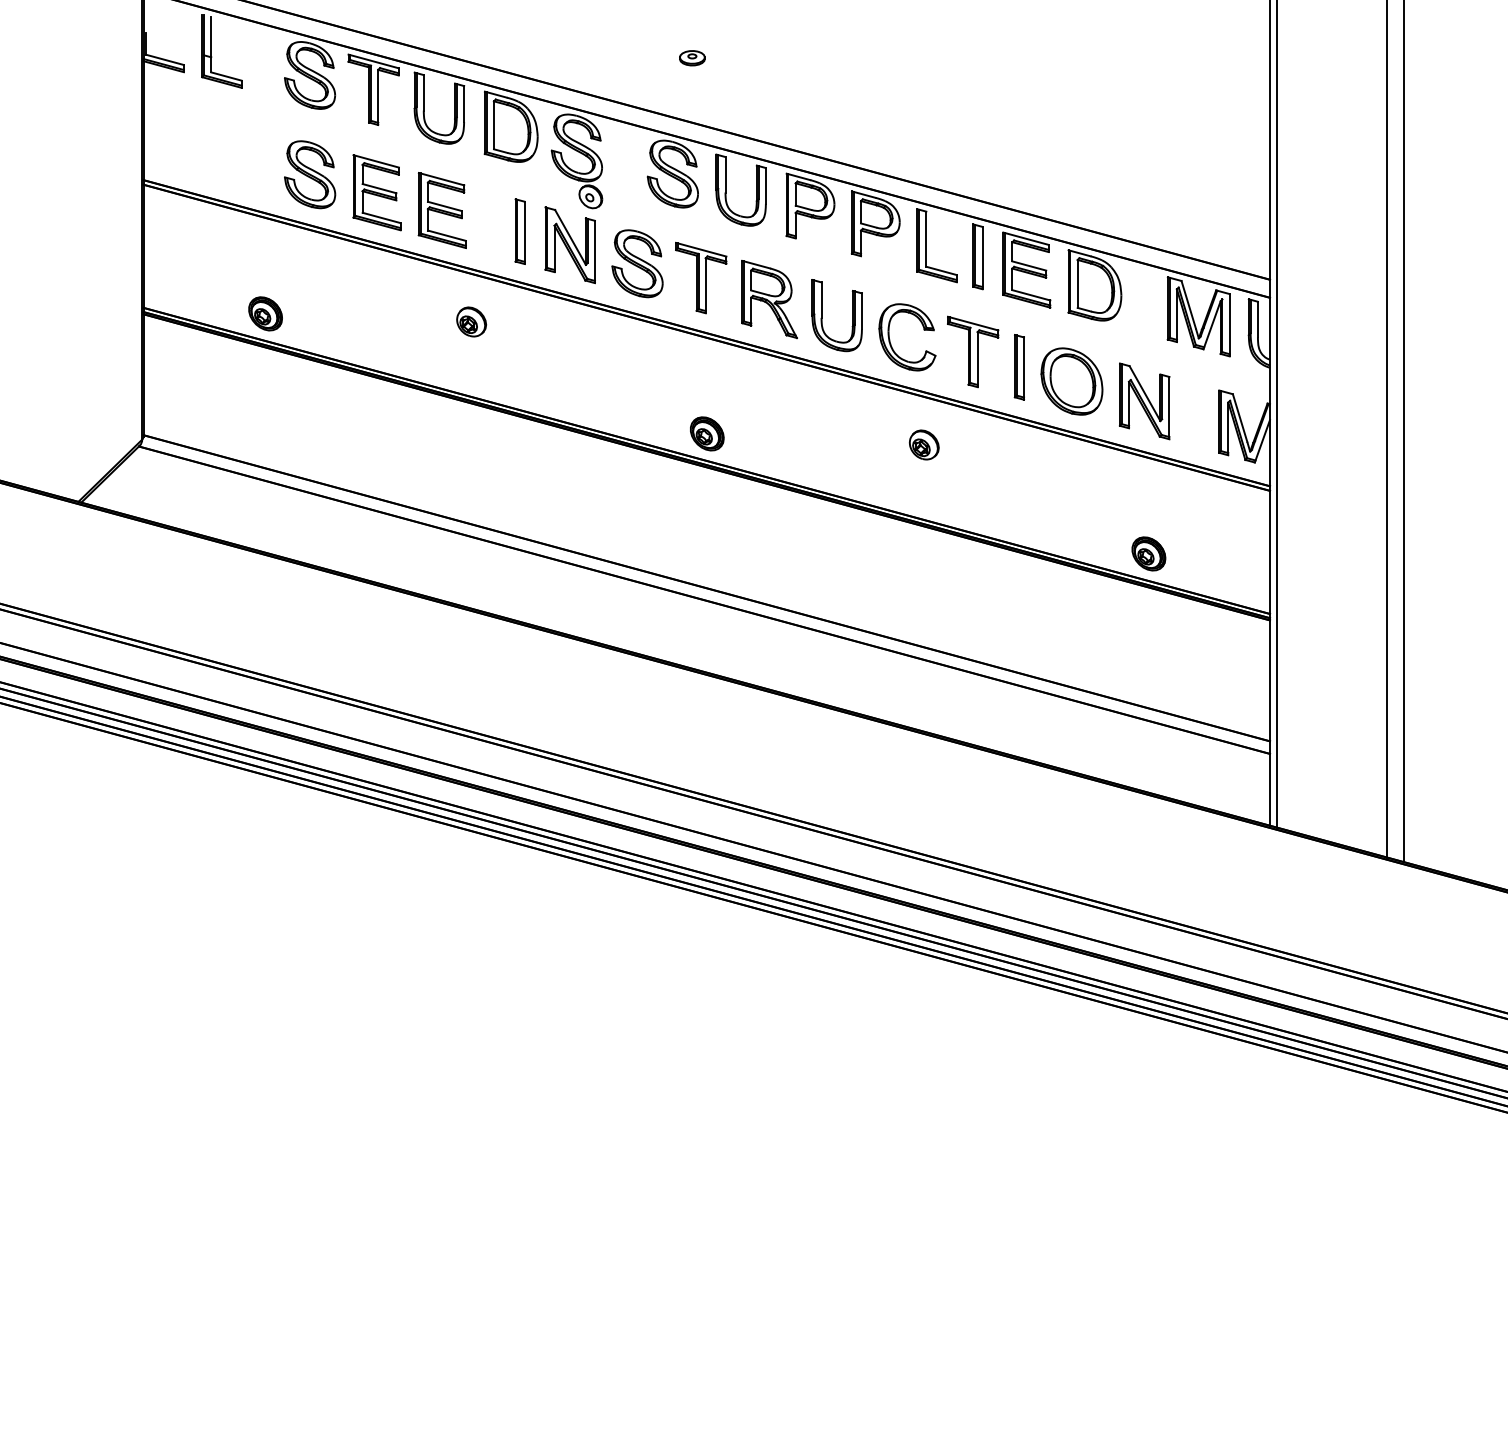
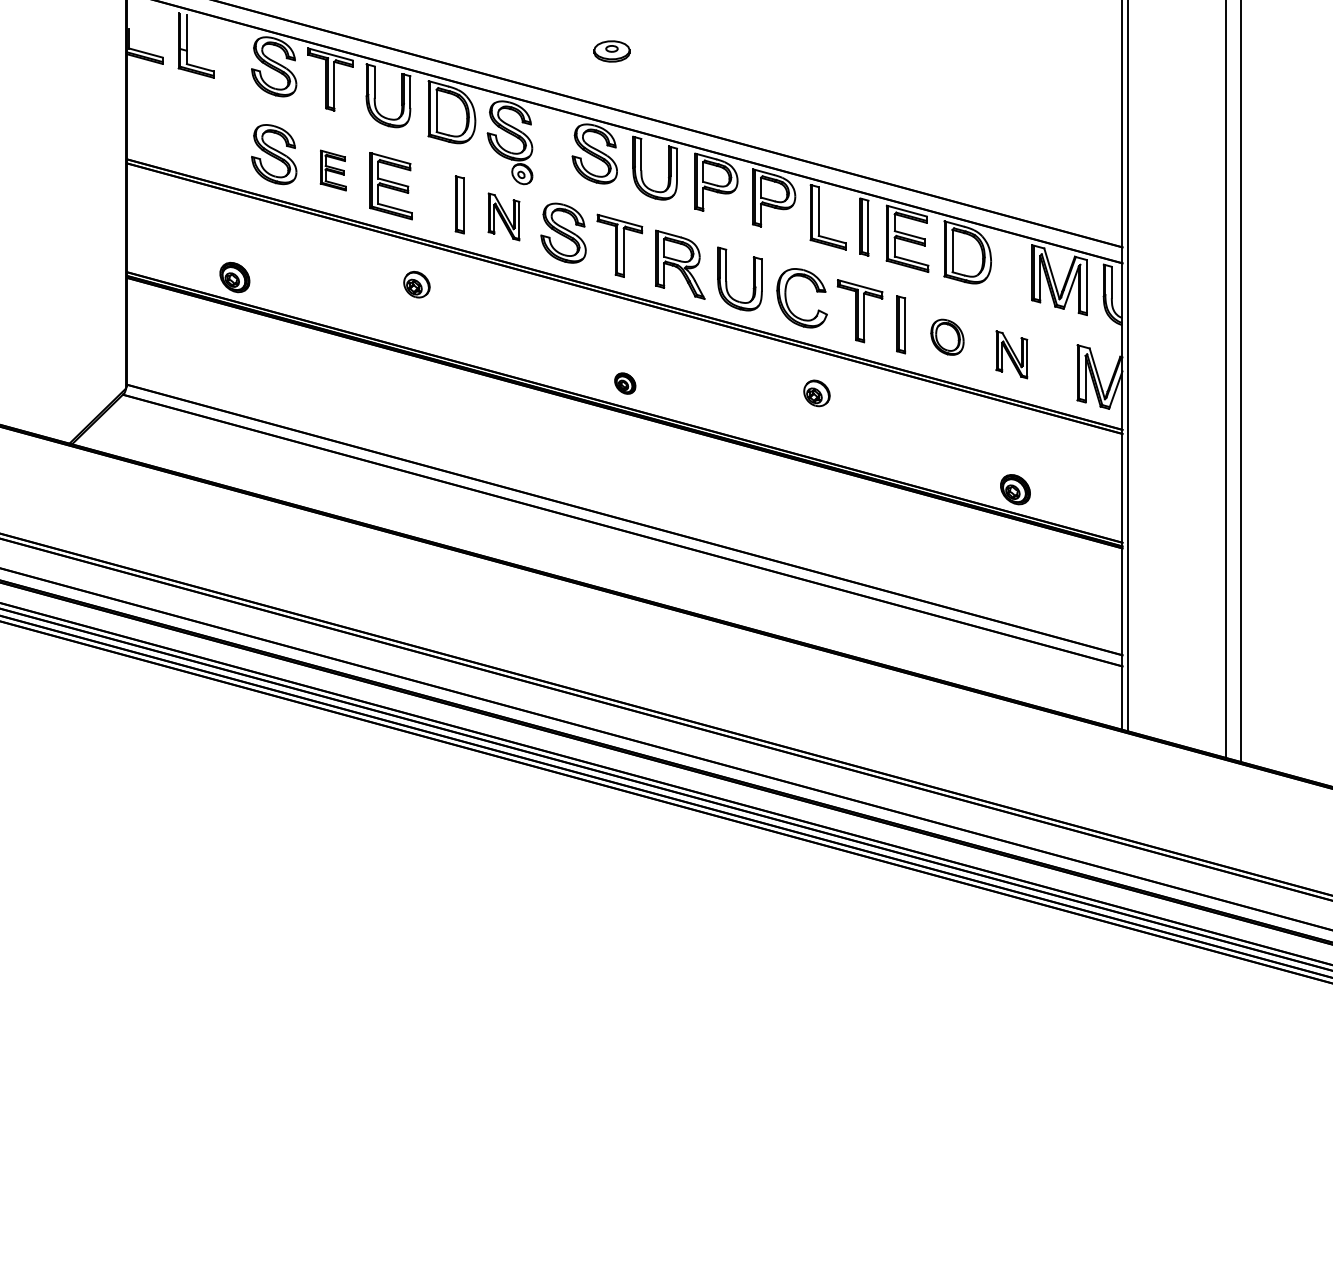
part: (692, 58) -> (612, 51), size x1.6
part: (376, 192) -> (332, 170), size x0.6
part: (569, 245) -> (503, 217), size x0.7
part: (1071, 381) -> (947, 337), size x0.6
part: (1144, 401) -> (1011, 354), size x0.7
part: (707, 433) -> (625, 383), size x0.7

